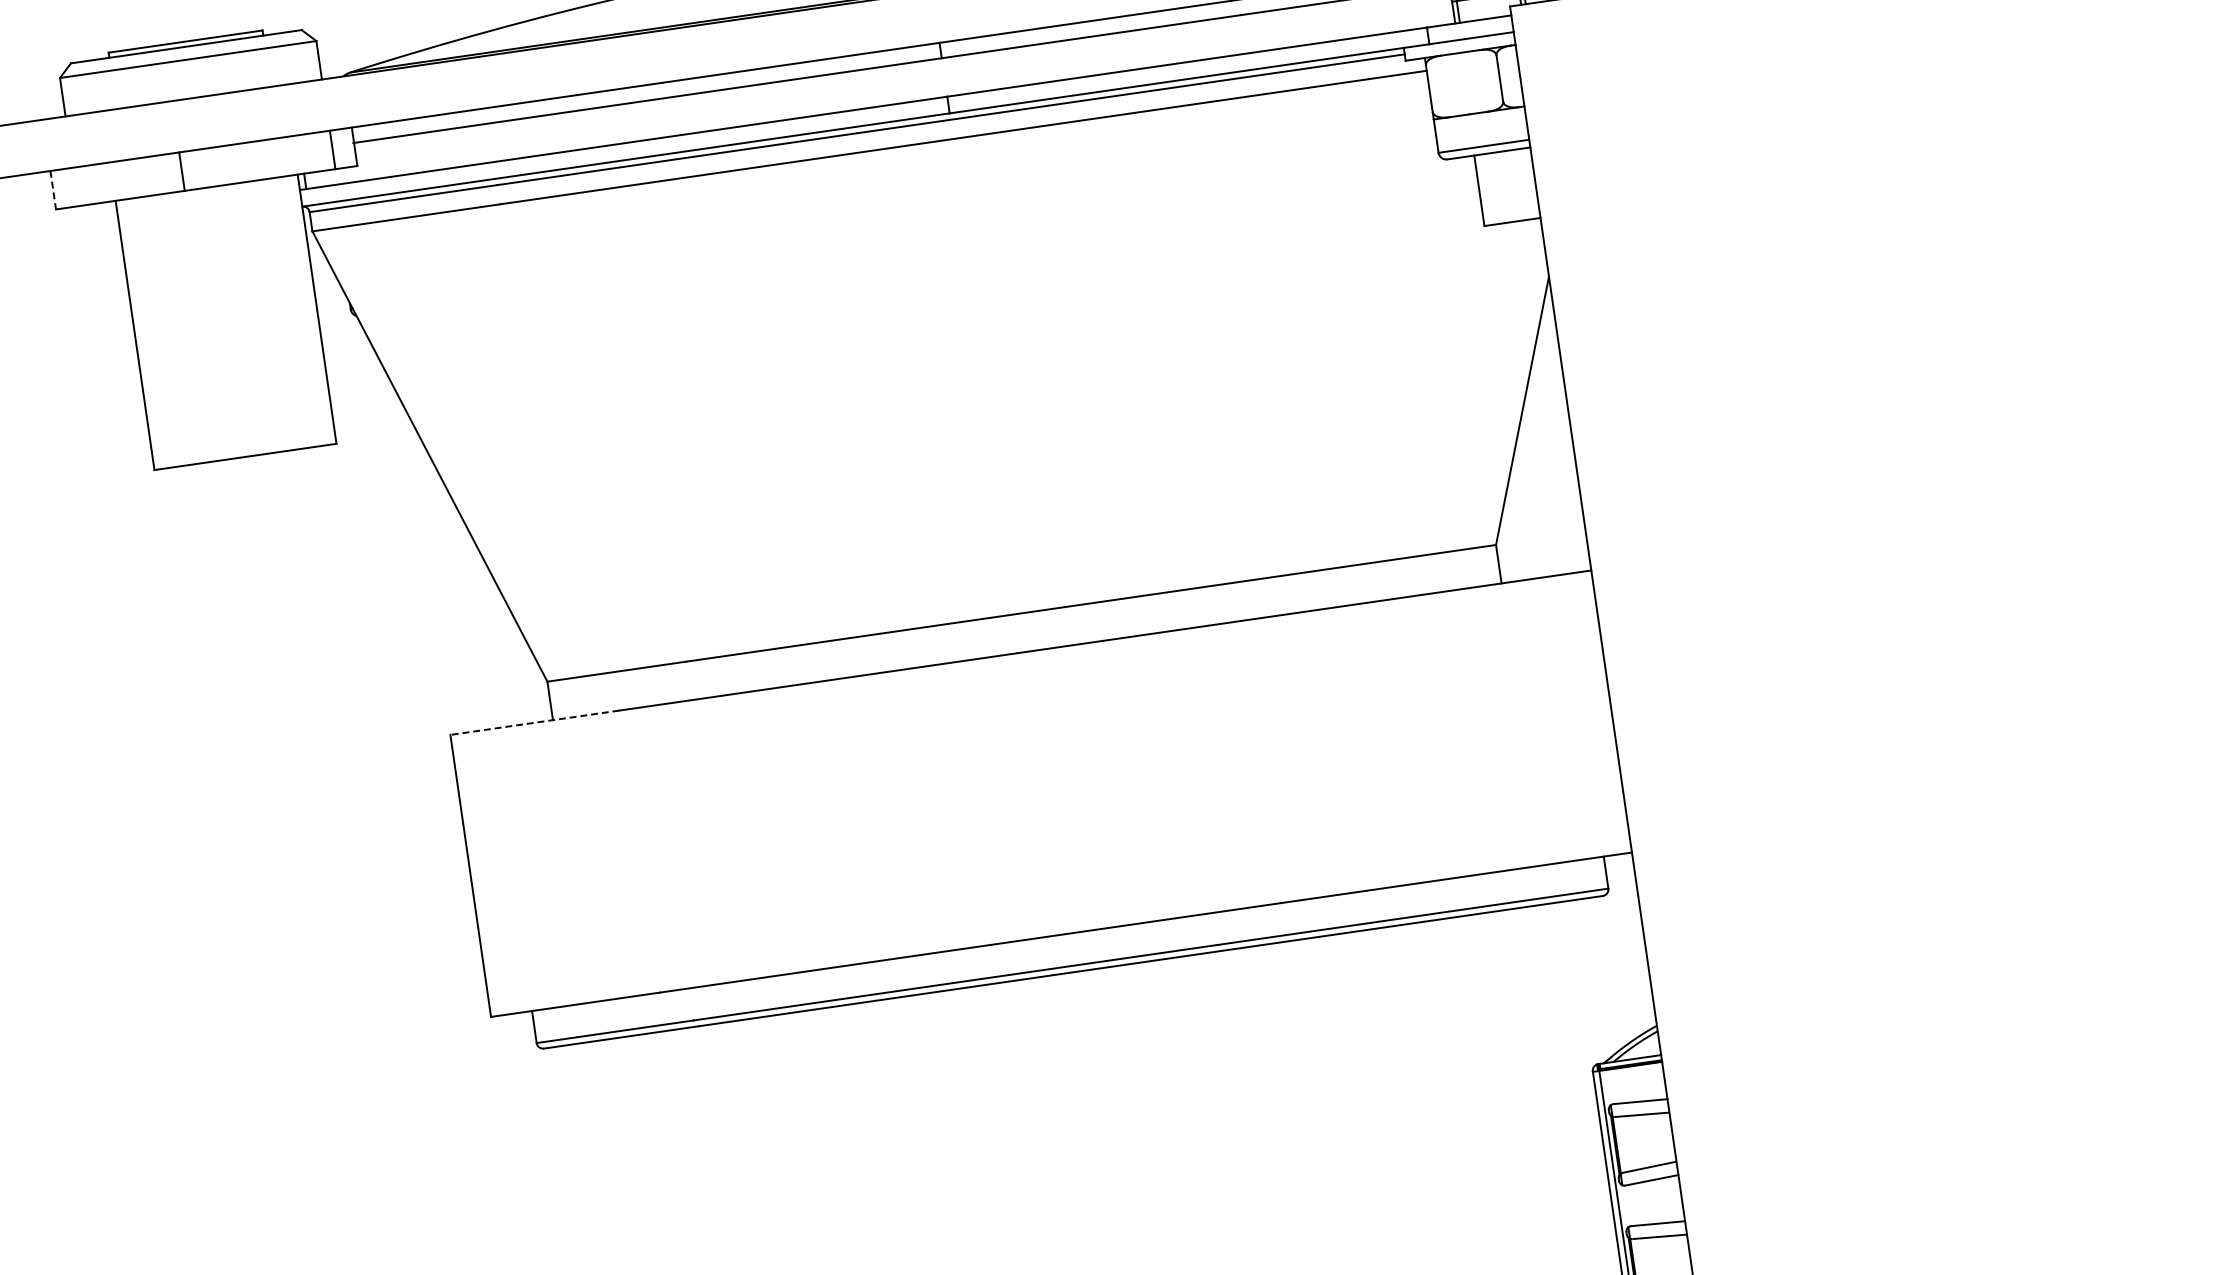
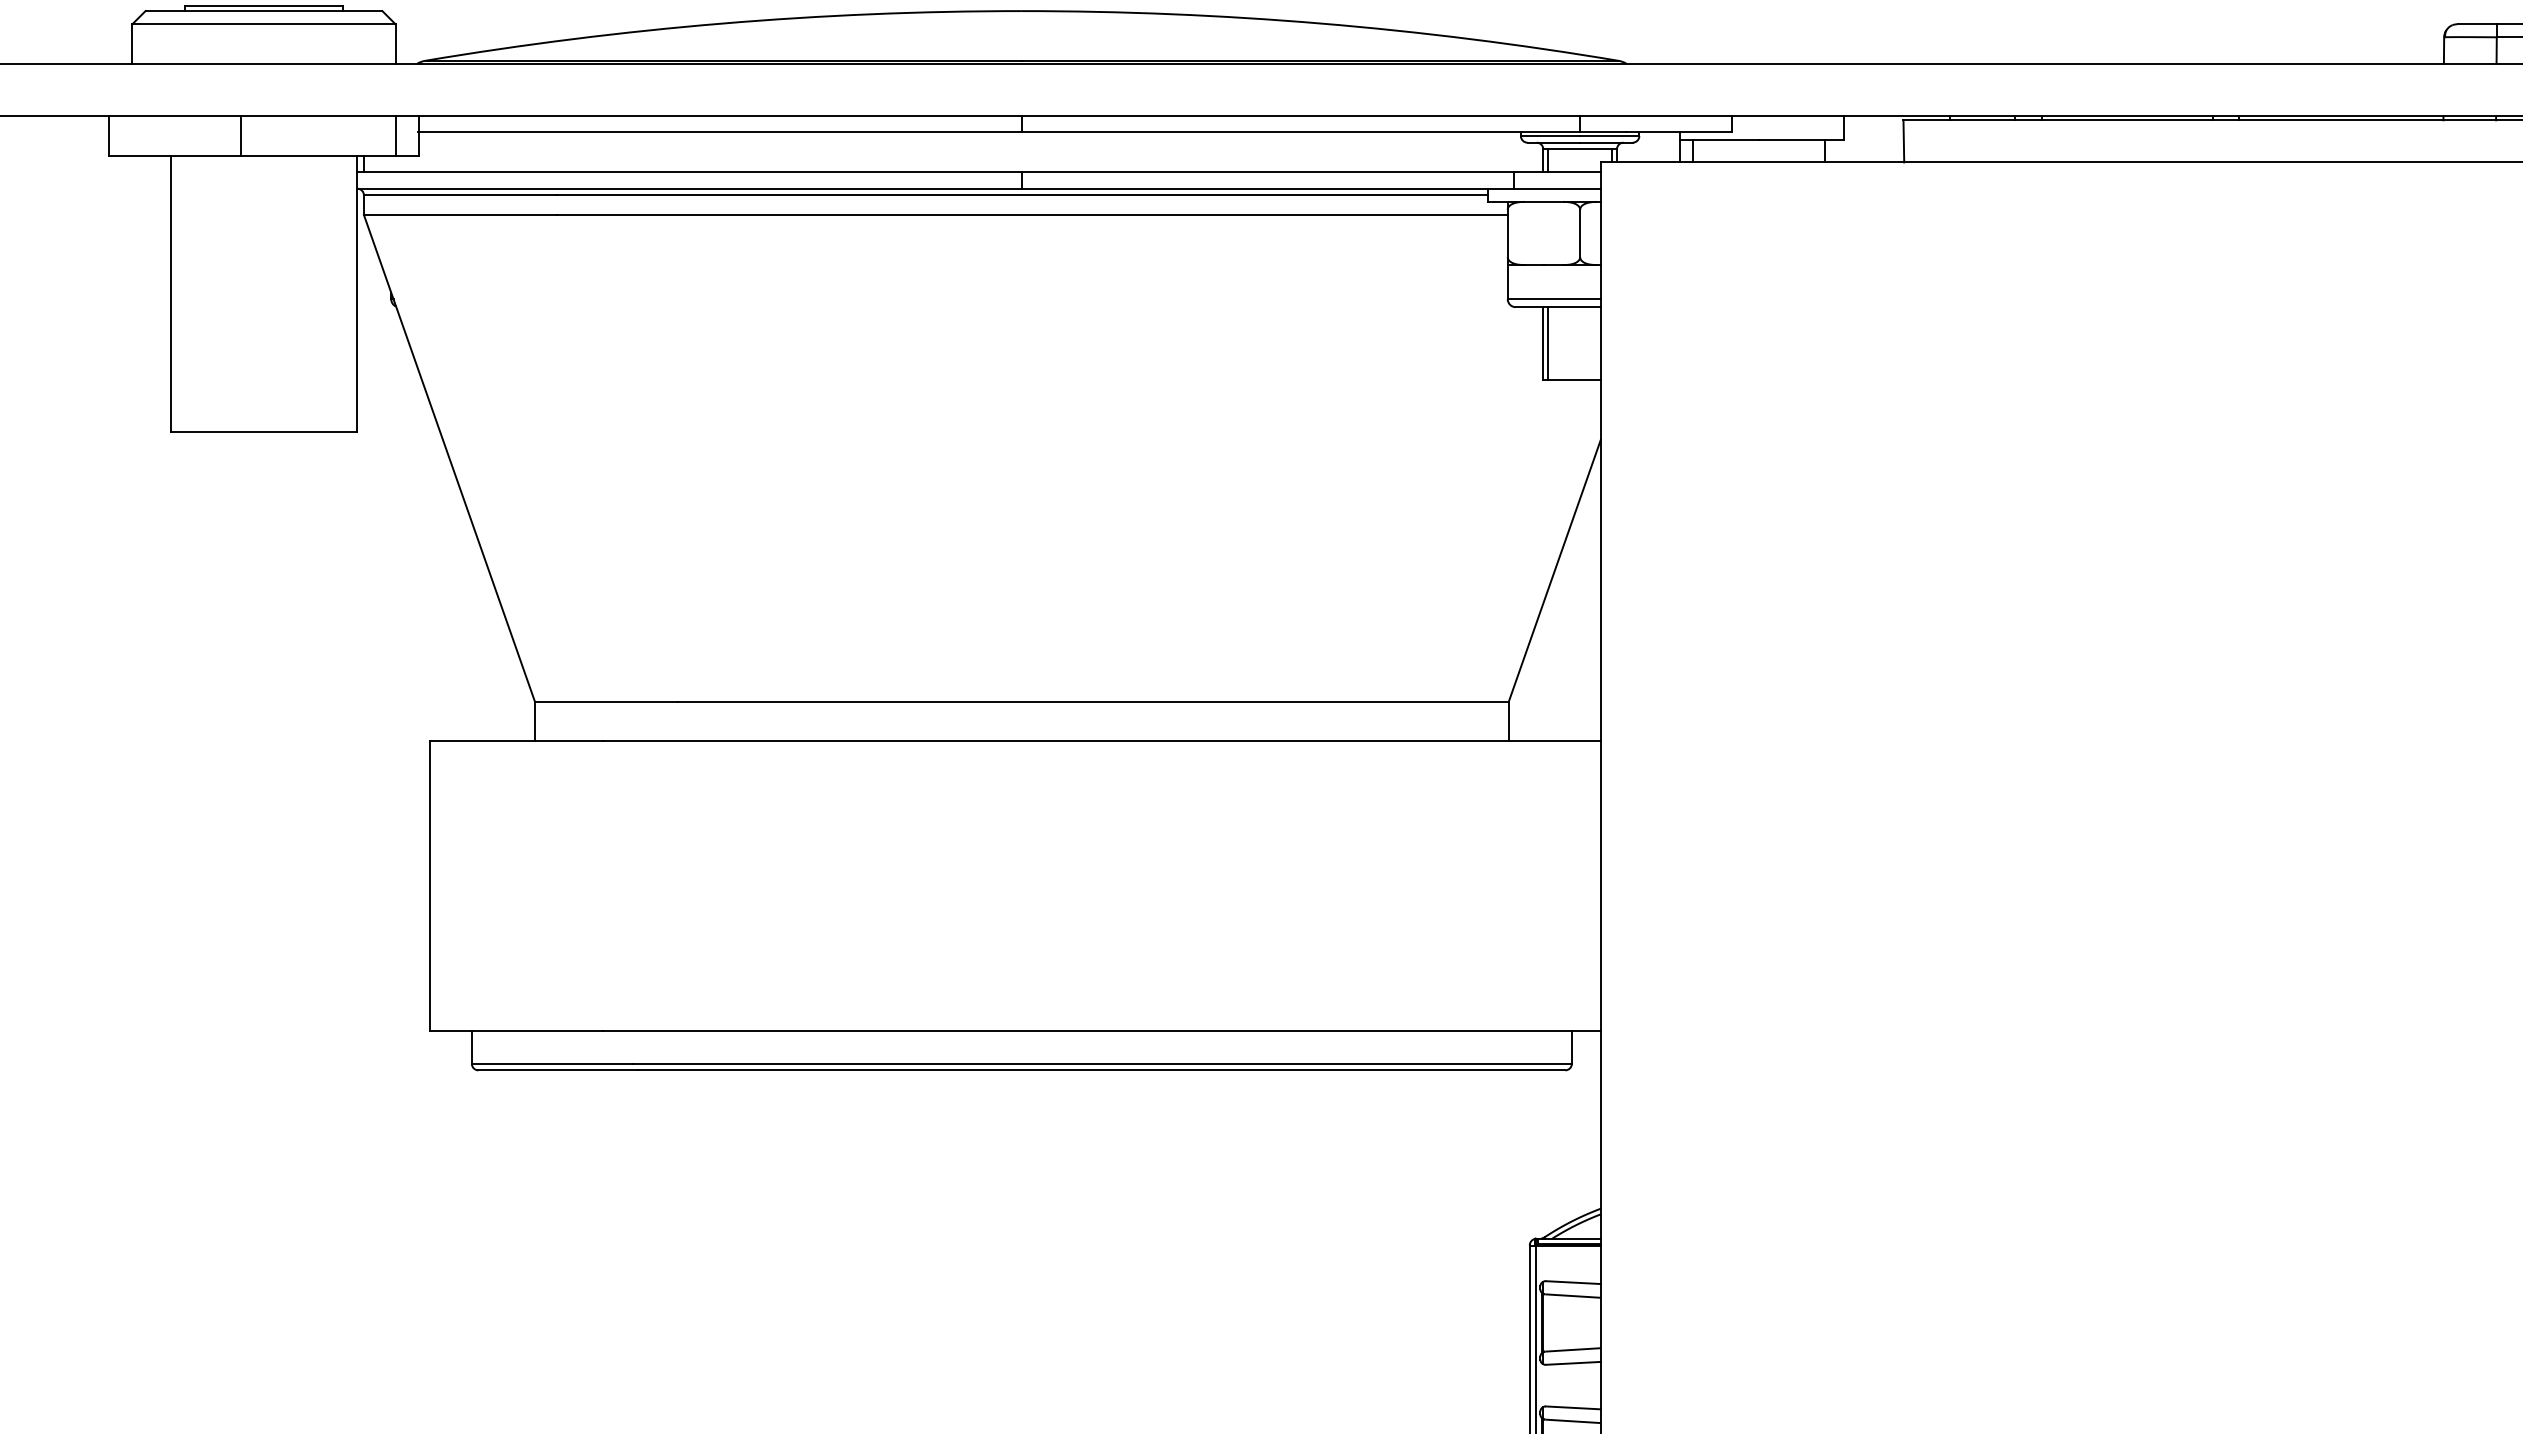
line: (53, 190) -> (109, 136), dashed -> solid
line: (1484, 190) -> (1548, 343), added
line: (534, 722) -> (516, 741), dashed -> solid

